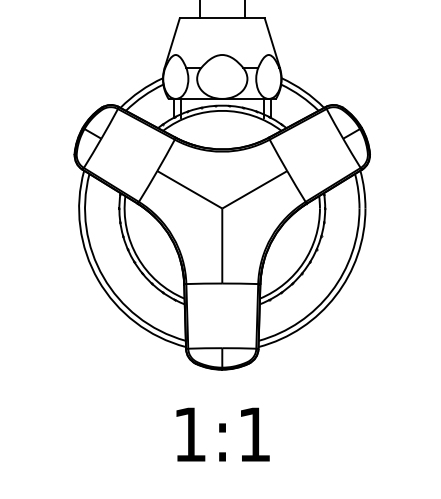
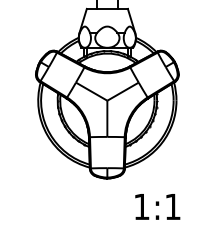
text: (222, 433) -> (157, 206), moved

